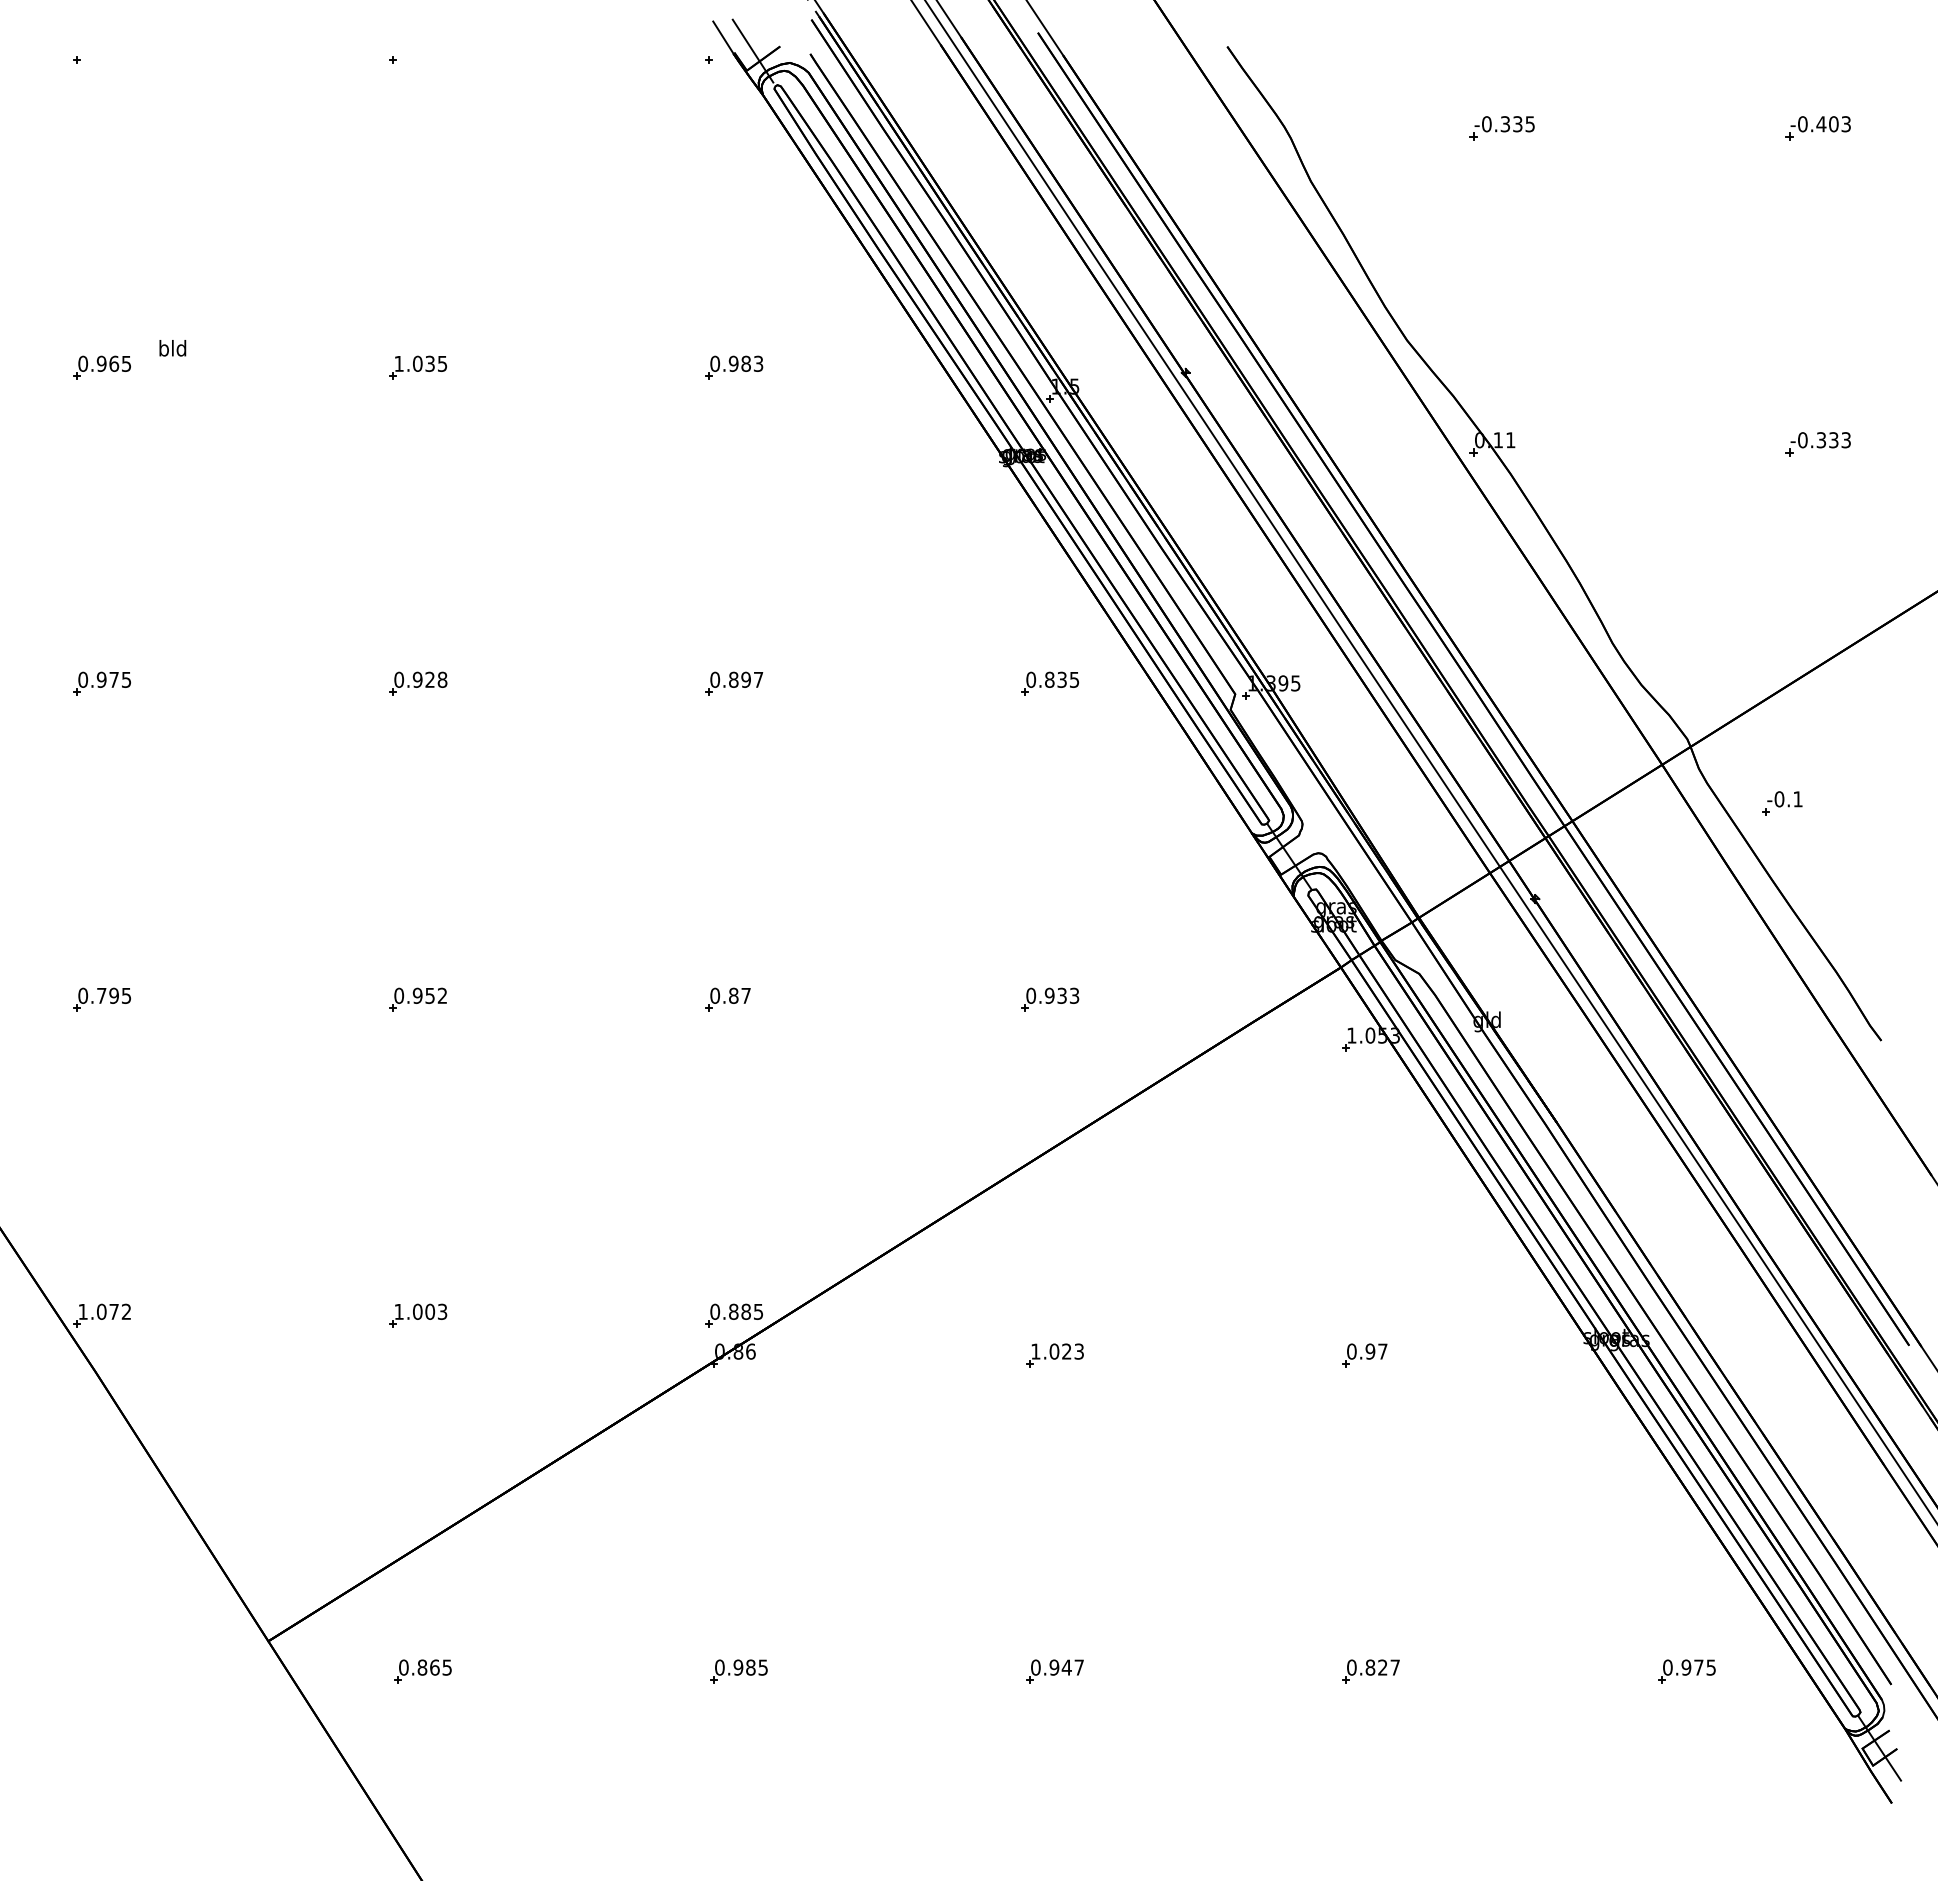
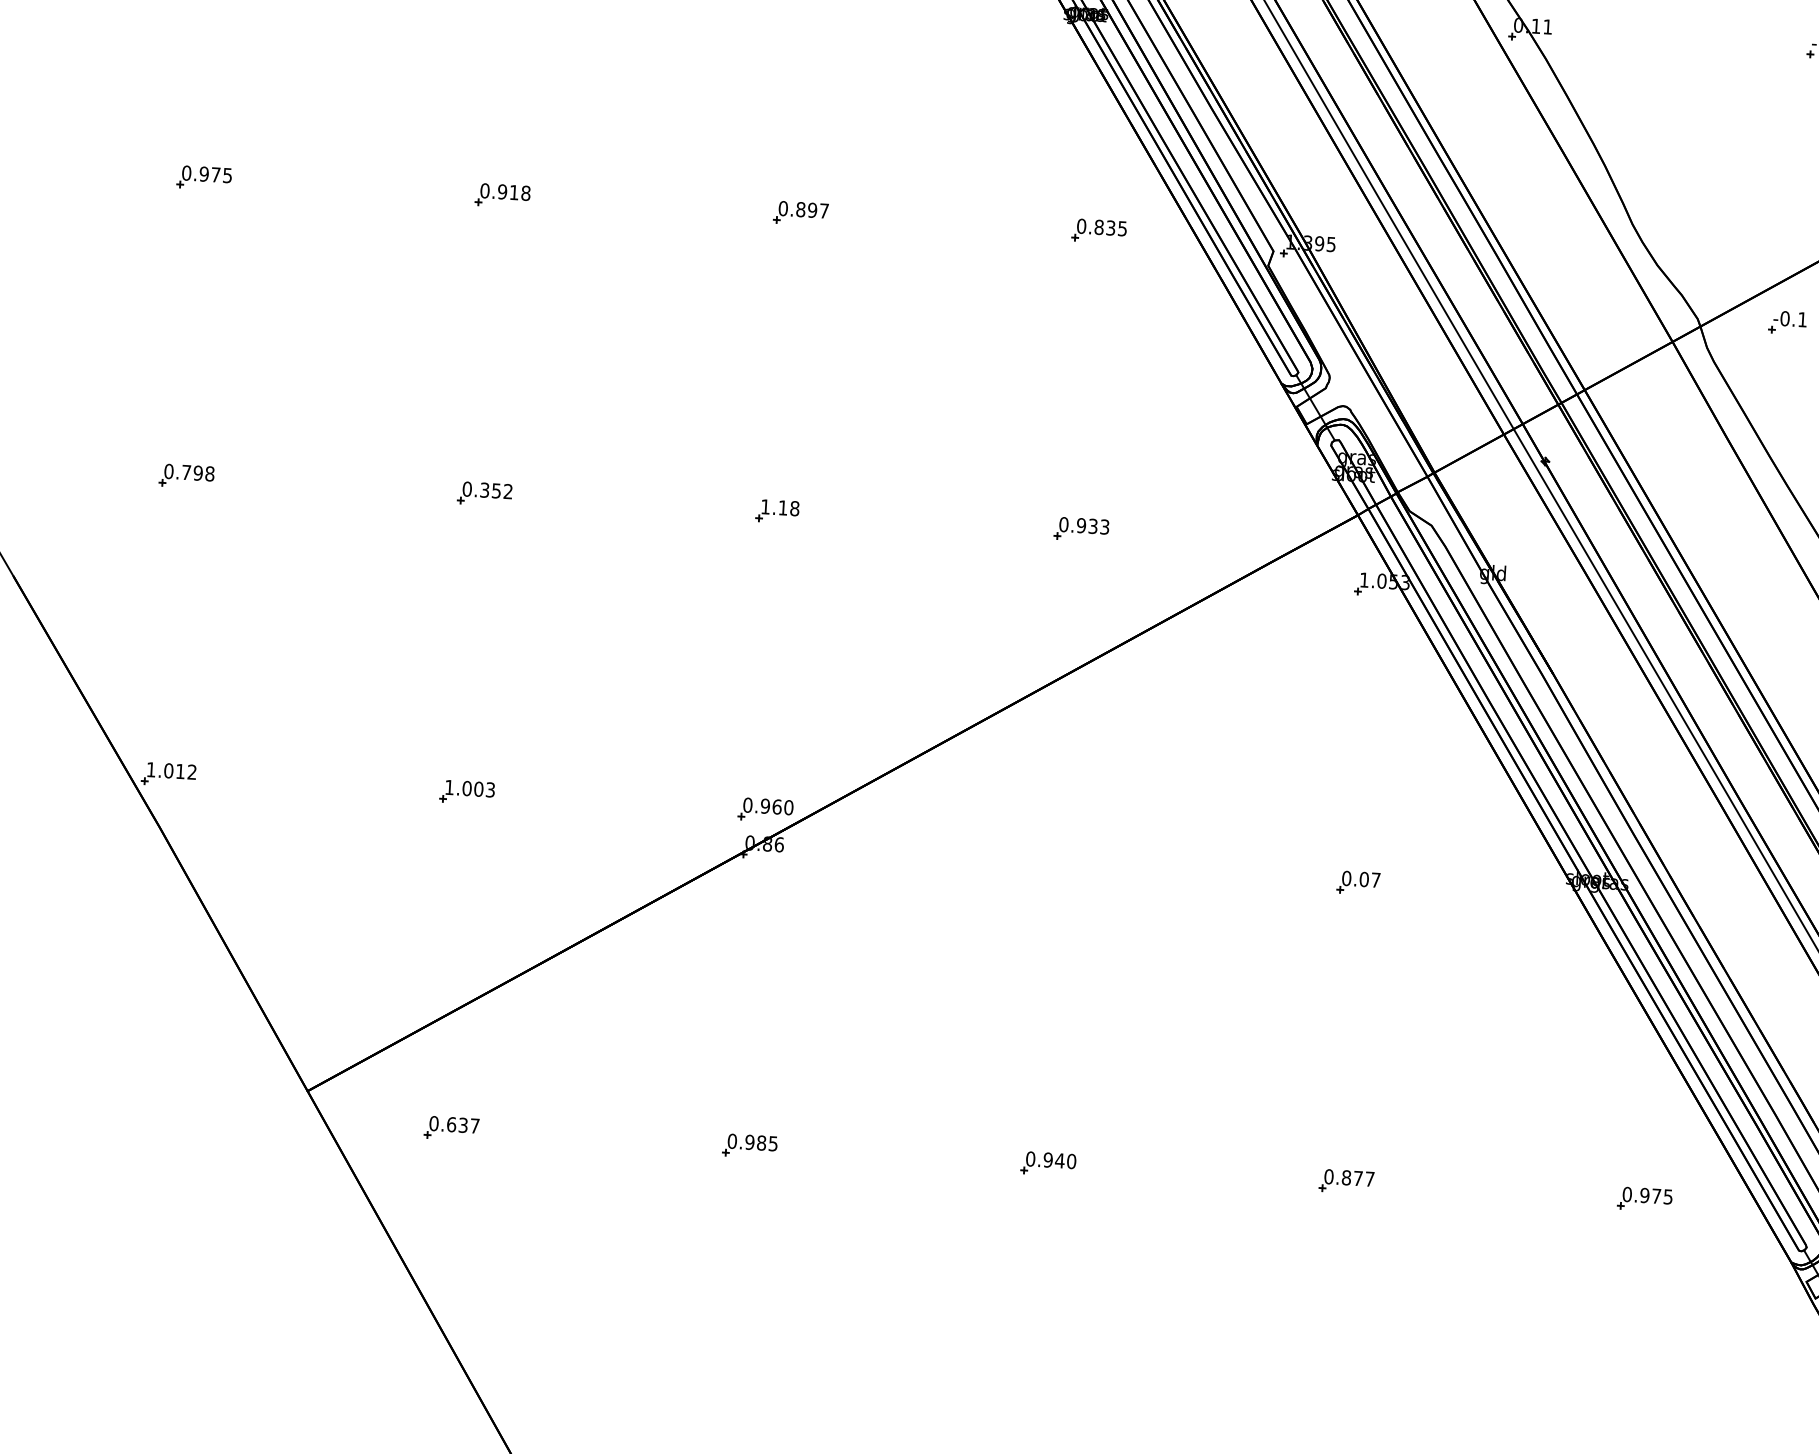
text: (429, 679) -> (513, 192), 0.928 -> 0.918
part: (1782, 803) -> (1787, 322), moved
text: (126, 995) -> (209, 473), 0.795 -> 0.798
text: (417, 995) -> (484, 489), 0.952 -> 0.352
text: (730, 995) -> (780, 507), 0.87 -> 1.18
text: (113, 1311) -> (179, 771), 1.072 -> 1.012
text: (745, 1311) -> (776, 806), 0.885 -> 0.960
text: (1370, 1351) -> (1364, 879), 0.97 -> 0.07
part: (1054, 1355) -> (1065, 865), removed
text: (434, 1667) -> (462, 1125), 0.865 -> 0.637
text: (1079, 1667) -> (1071, 1161), 0.947 -> 0.940
text: (1382, 1667) -> (1357, 1178), 0.827 -> 0.877

